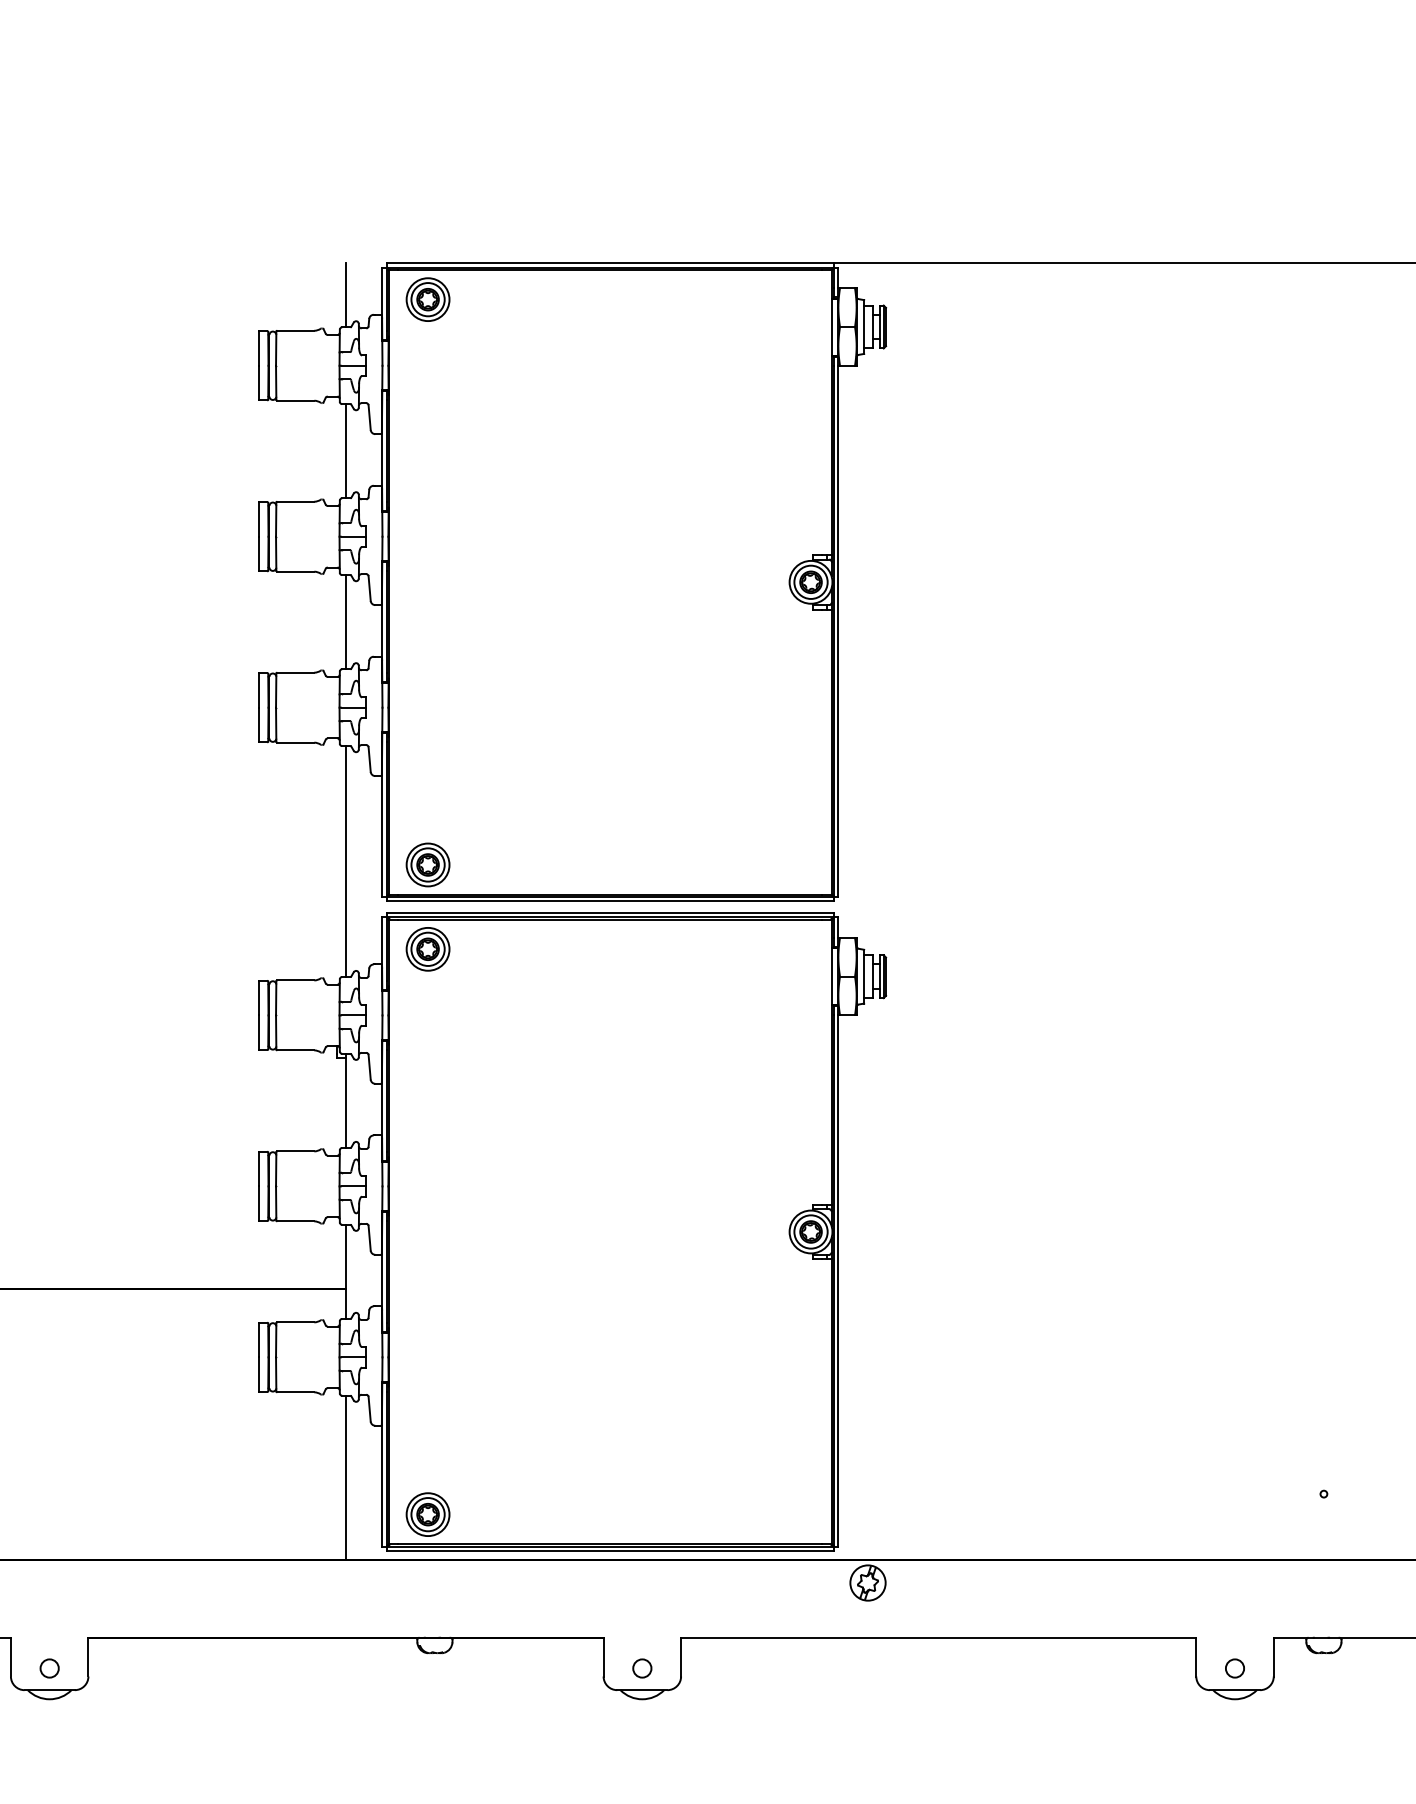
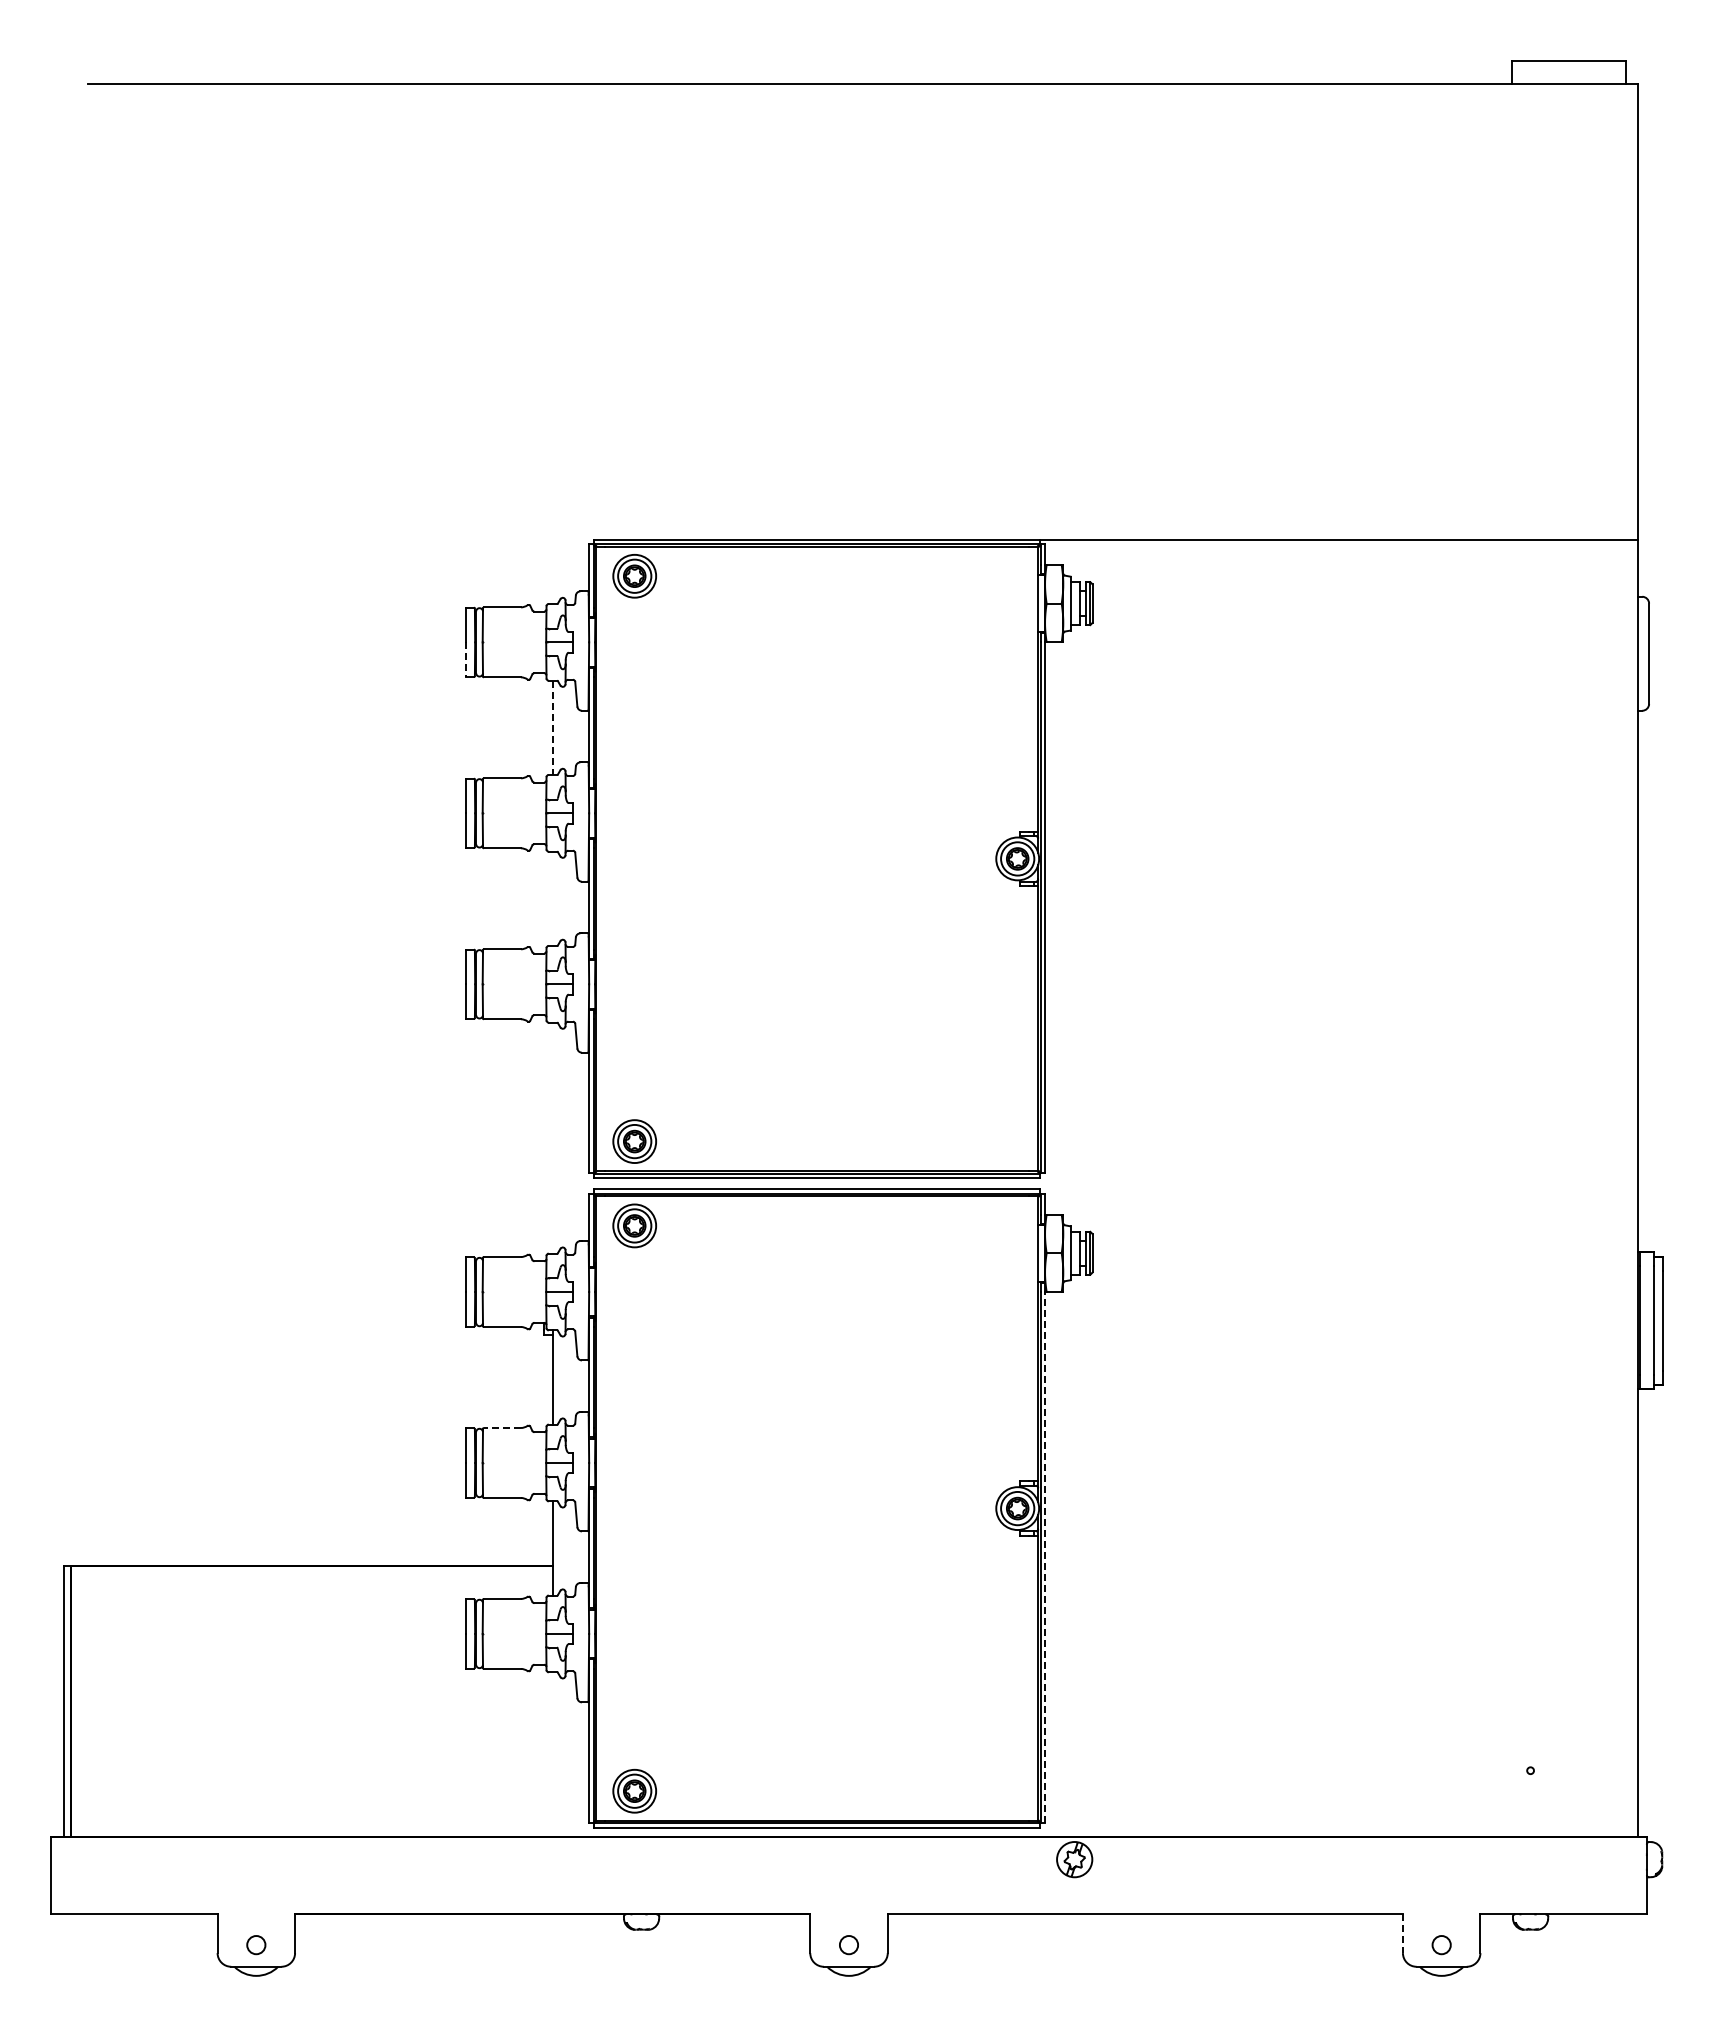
line: (345, 294) -> (552, 571), removed
line: (259, 383) -> (466, 660), solid -> dashed
line: (345, 451) -> (552, 728), solid -> dashed
line: (345, 621) -> (552, 898), removed
line: (345, 860) -> (552, 1137), removed
line: (295, 1150) -> (502, 1427), solid -> dashed
line: (838, 1280) -> (1045, 1557), solid -> dashed
line: (345, 1477) -> (552, 1754), removed
line: (1195, 1657) -> (1402, 1934), solid -> dashed

